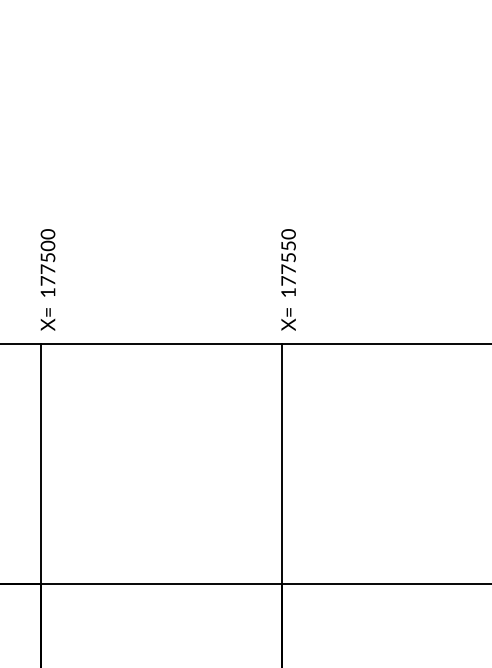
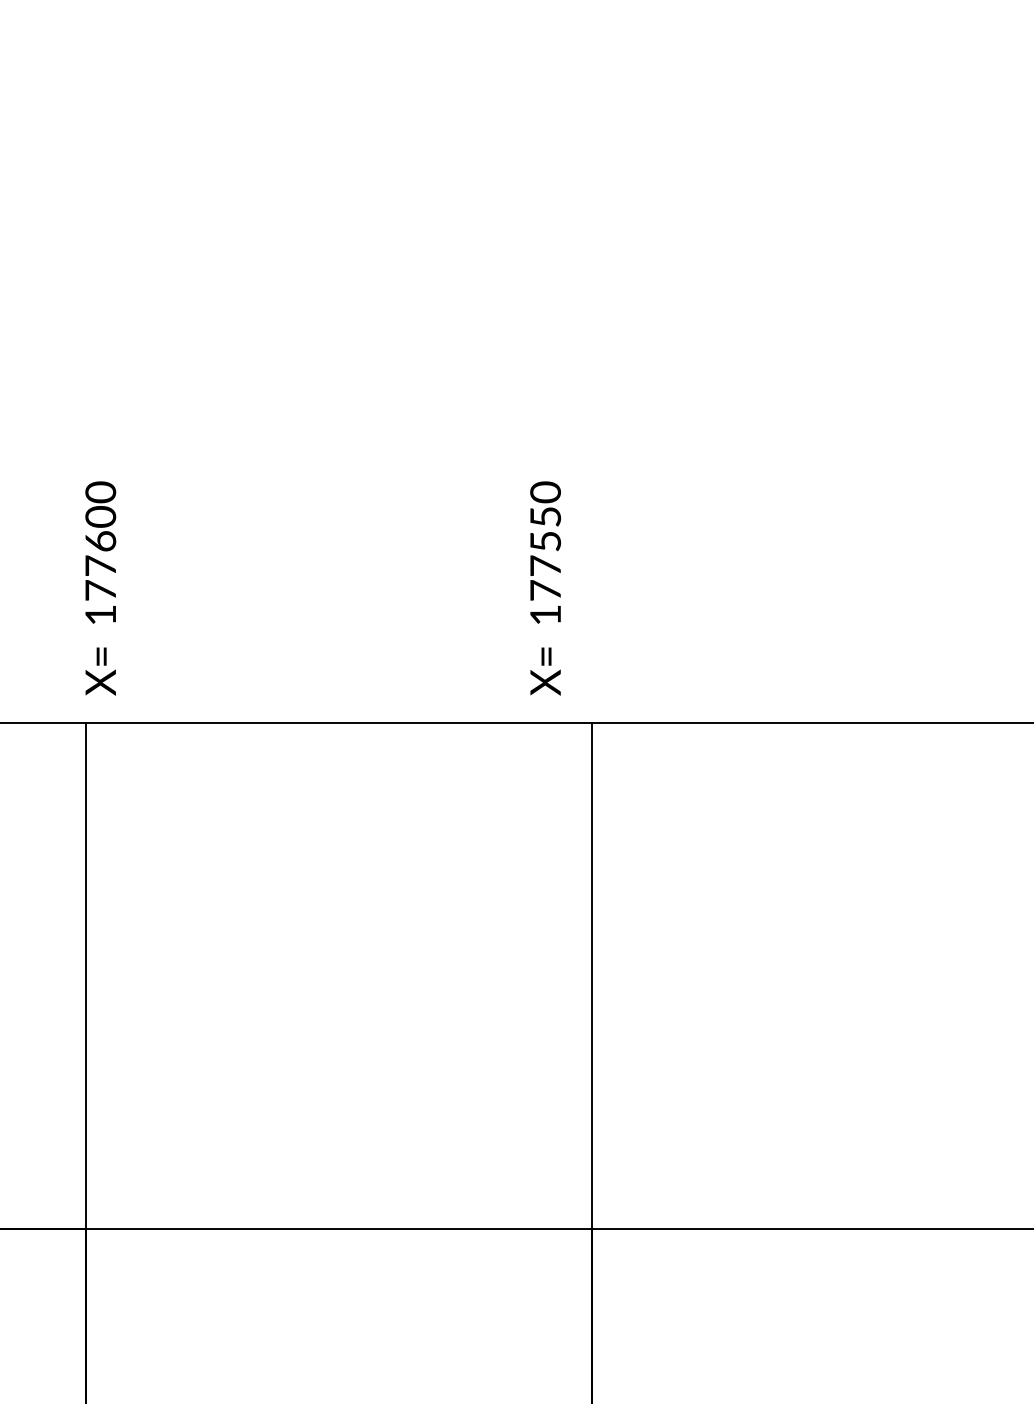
text: (47, 257) -> (99, 541), 177500 -> 177600
text: (288, 279) -> (545, 587), moved

